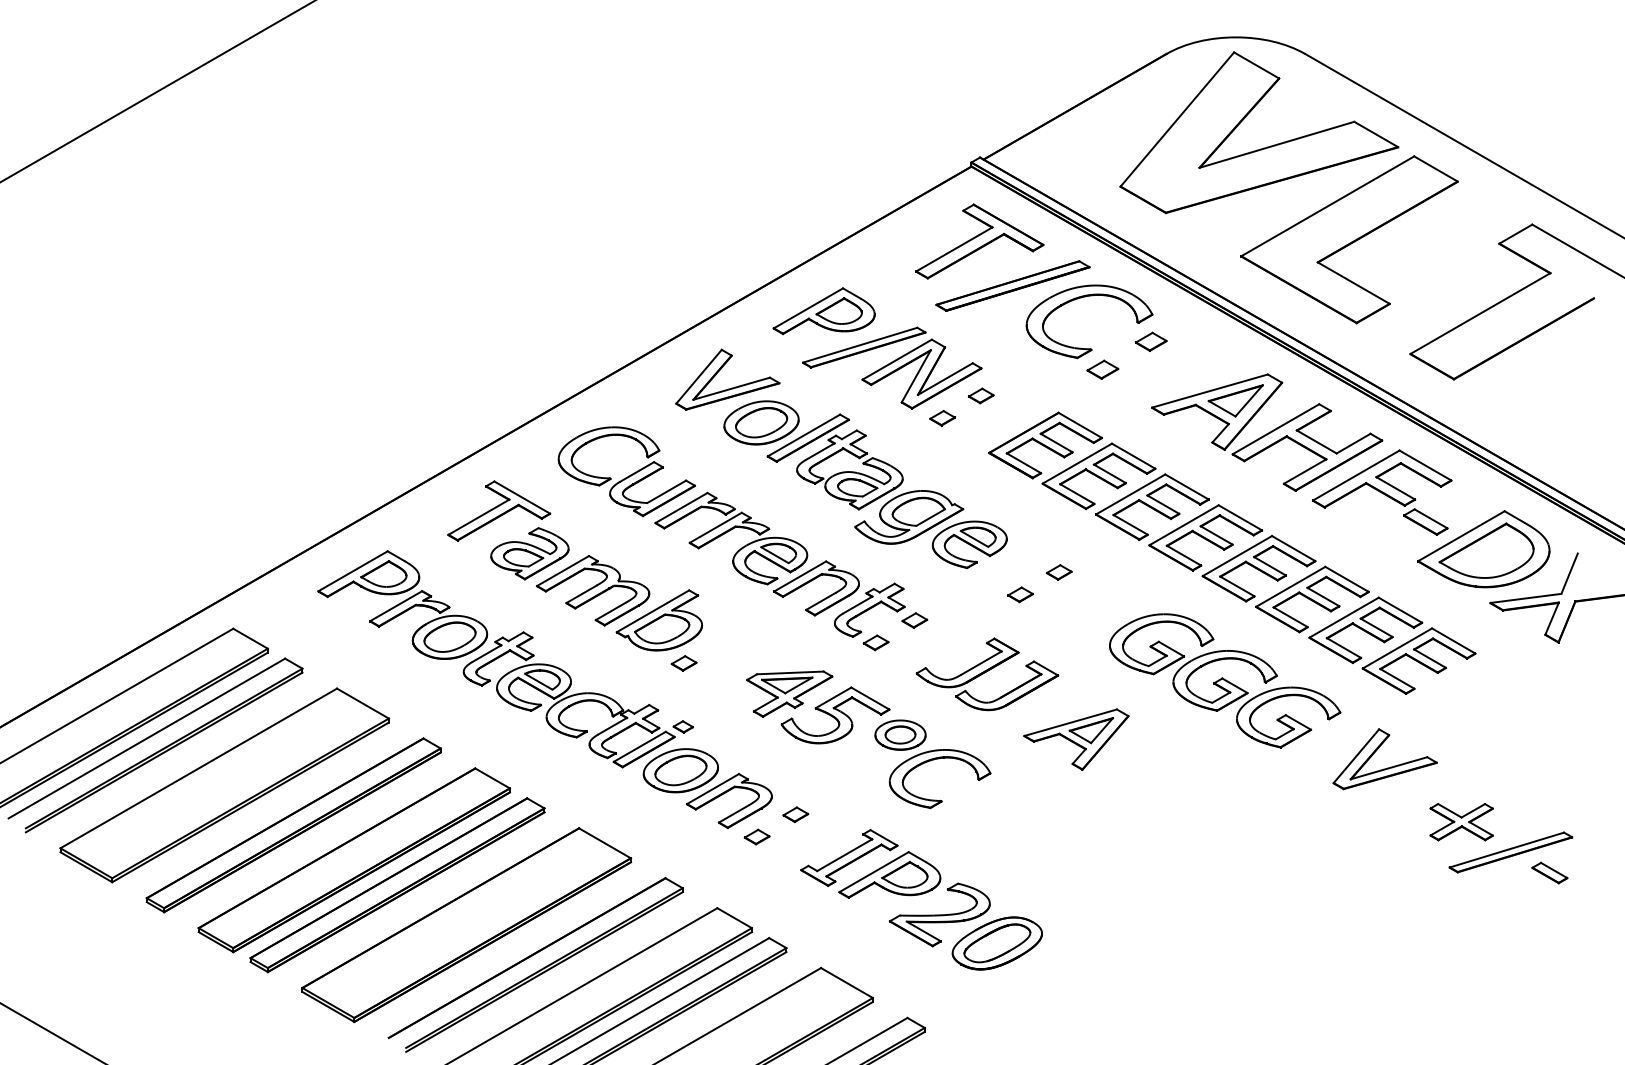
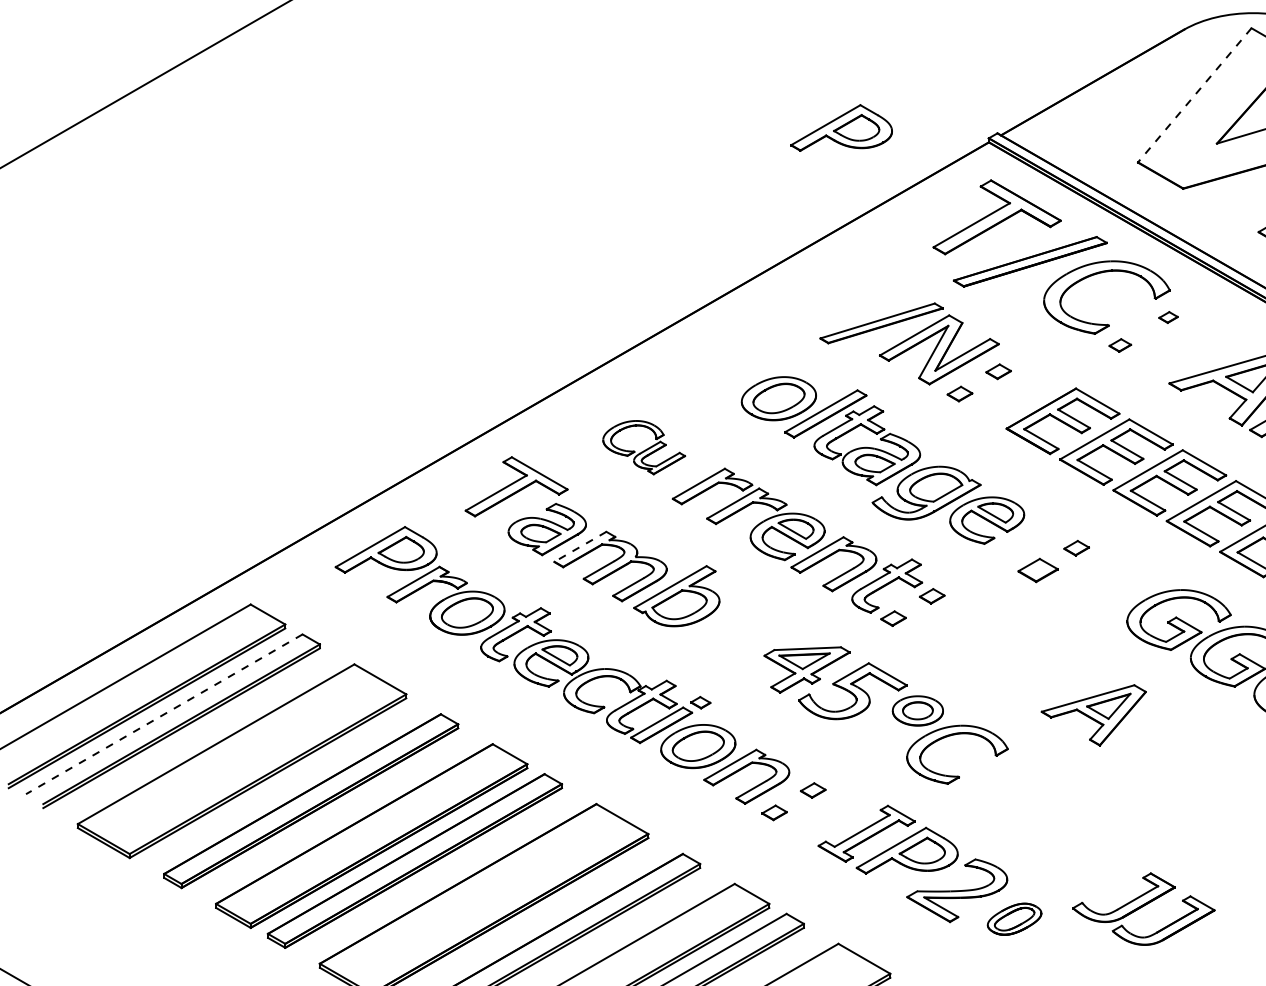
line: (1177, 119) -> (1194, 95), solid -> dashed
part: (823, 311) -> (840, 128), moved
part: (1150, 341) -> (1167, 317), size x0.6
part: (1102, 369) -> (1119, 345), size x0.7
part: (731, 387) -> (748, 363), removed
part: (626, 471) -> (643, 447), size x0.6
line: (563, 571) -> (580, 547), solid -> dashed
part: (1020, 594) -> (1037, 570), size x1.6
part: (683, 663) -> (700, 639), removed
part: (987, 674) -> (1143, 909), moved
line: (146, 738) -> (163, 714), solid -> dashed
part: (996, 943) -> (1013, 919), size x0.6

